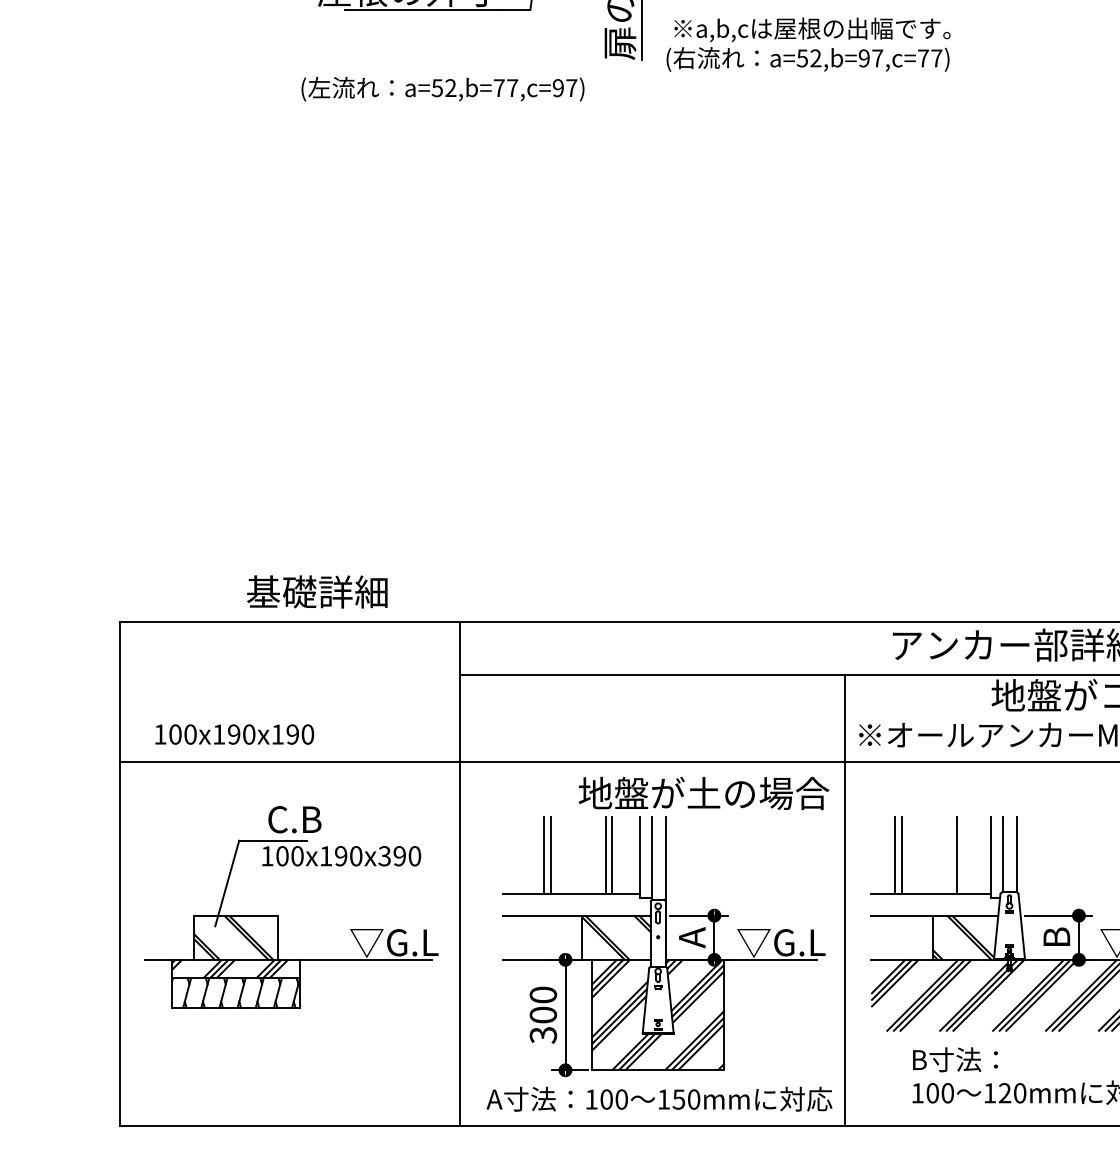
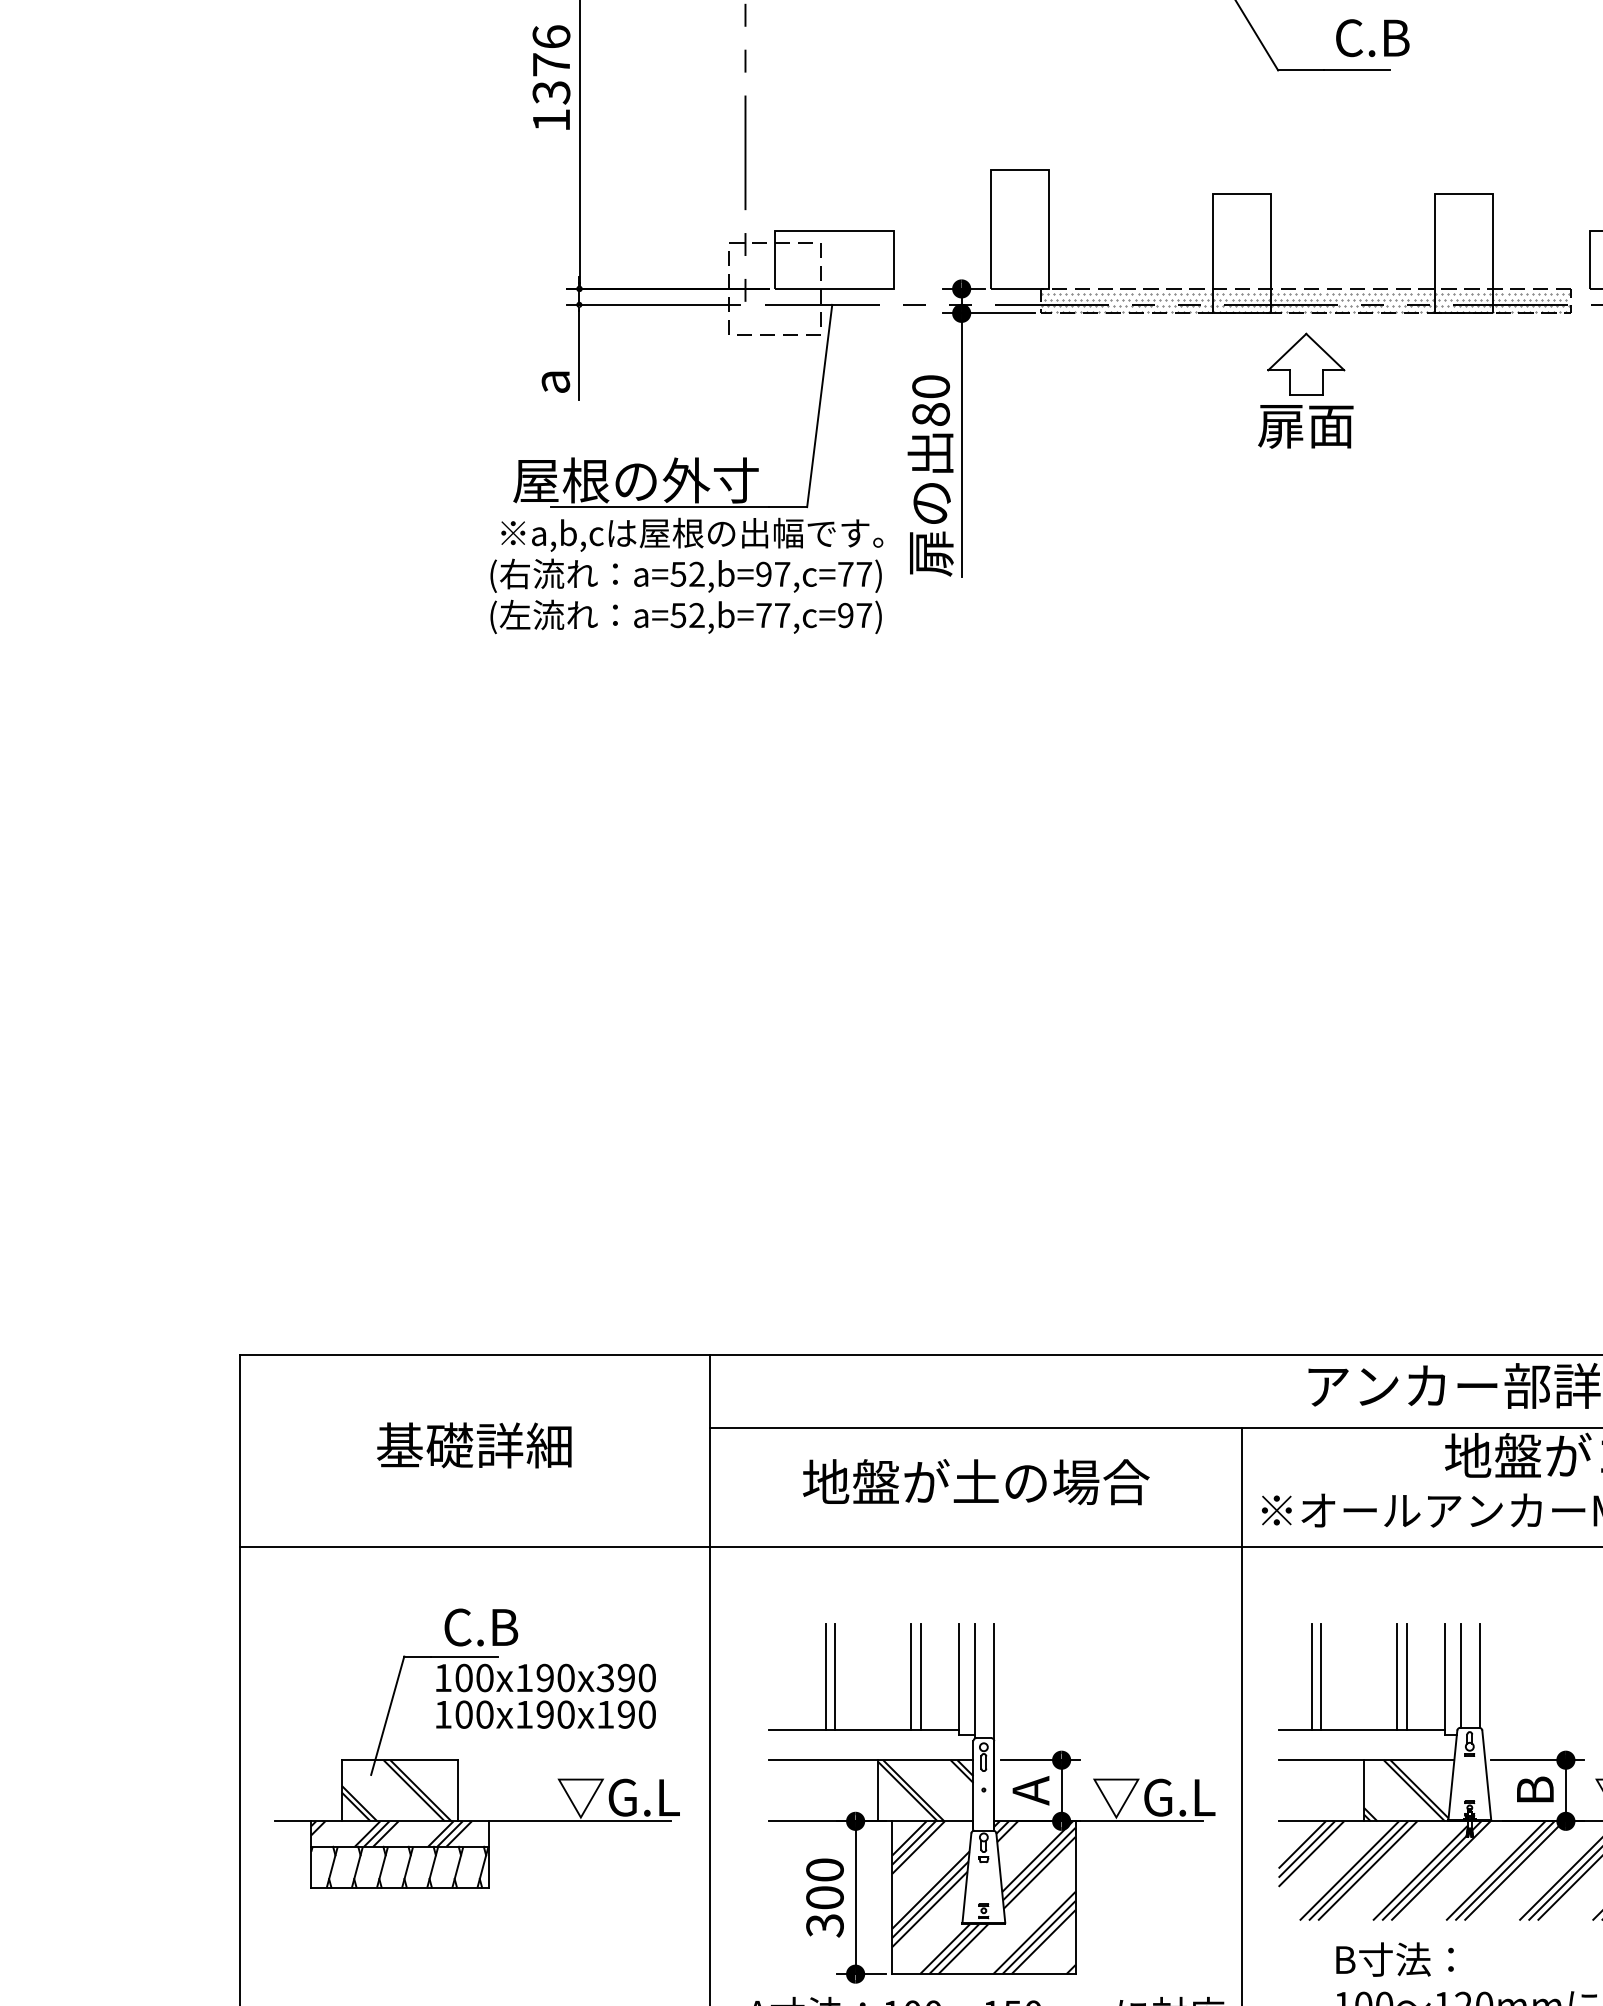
text: (808, 44) -> (686, 554), moved
text: (317, 592) -> (474, 1445), moved
text: (234, 734) -> (545, 1714), moved
text: (704, 793) -> (976, 1482), moved
line: (963, 855) -> (1406, 1676), added

